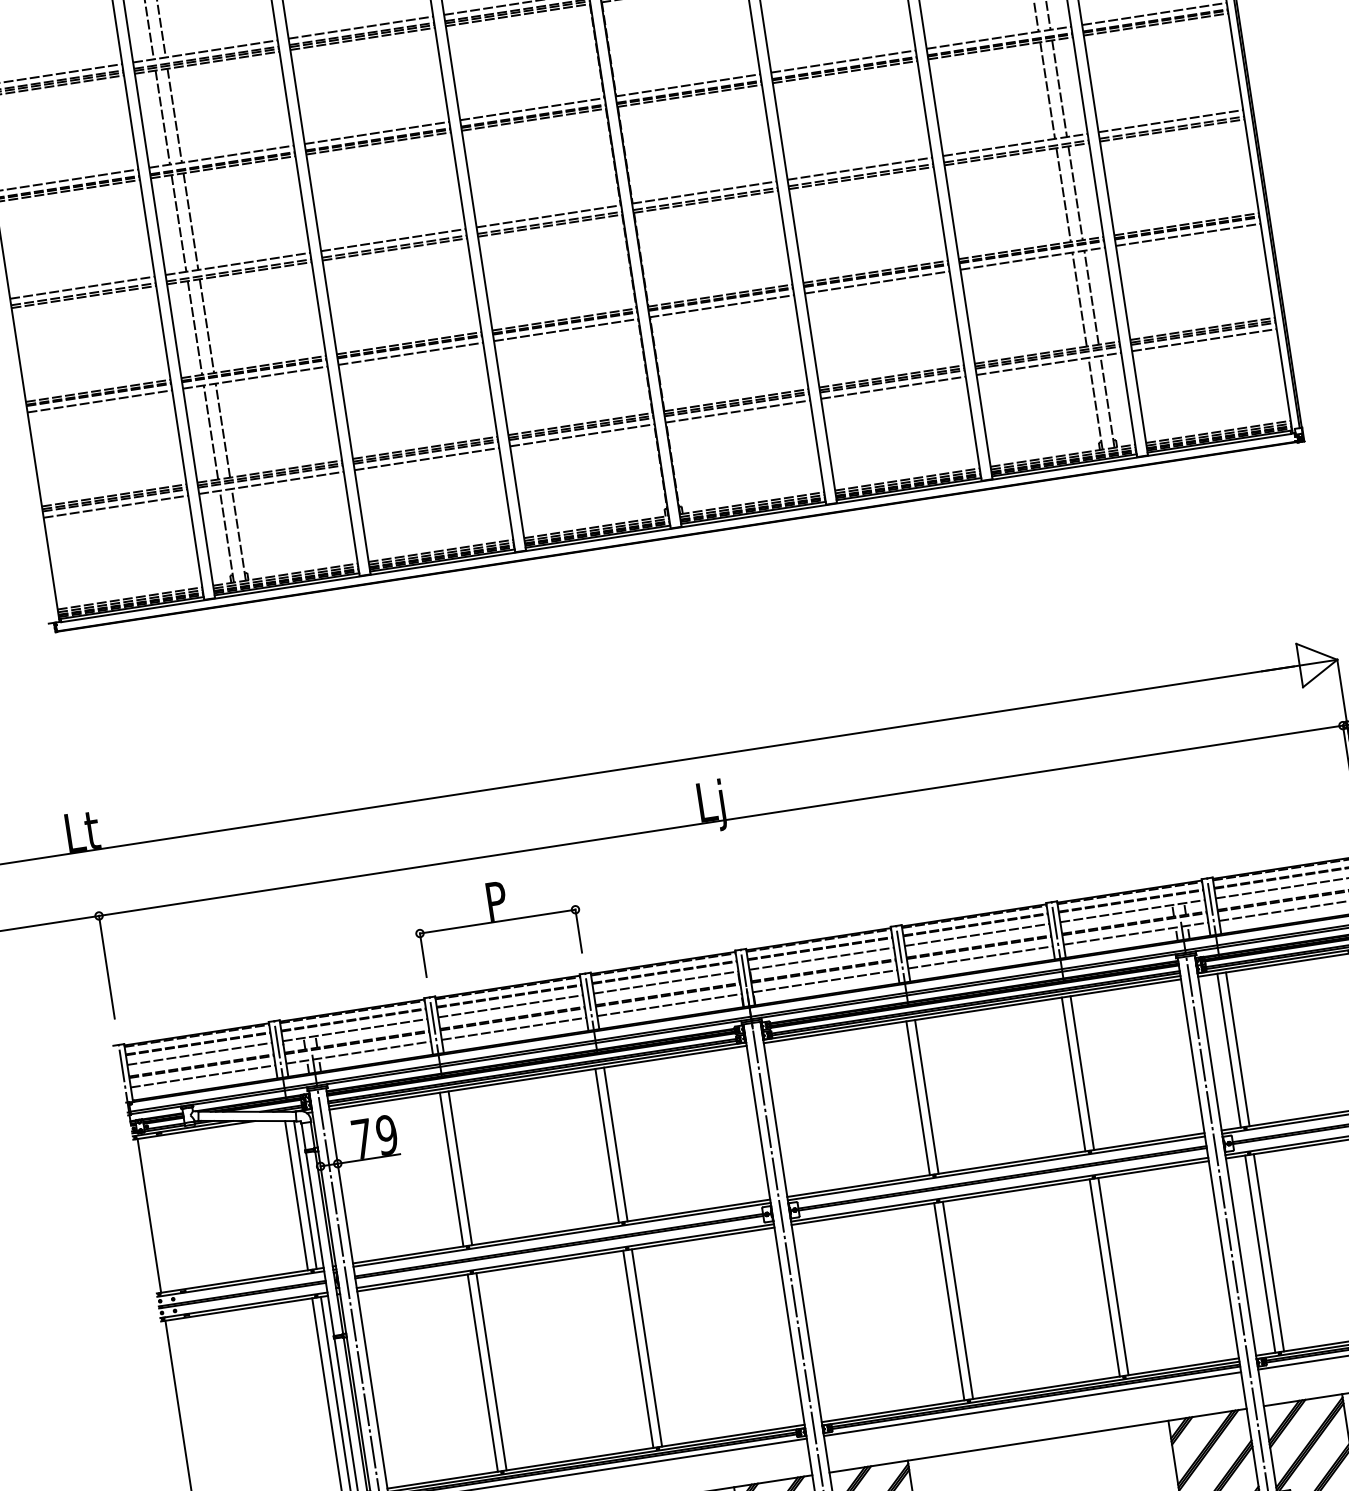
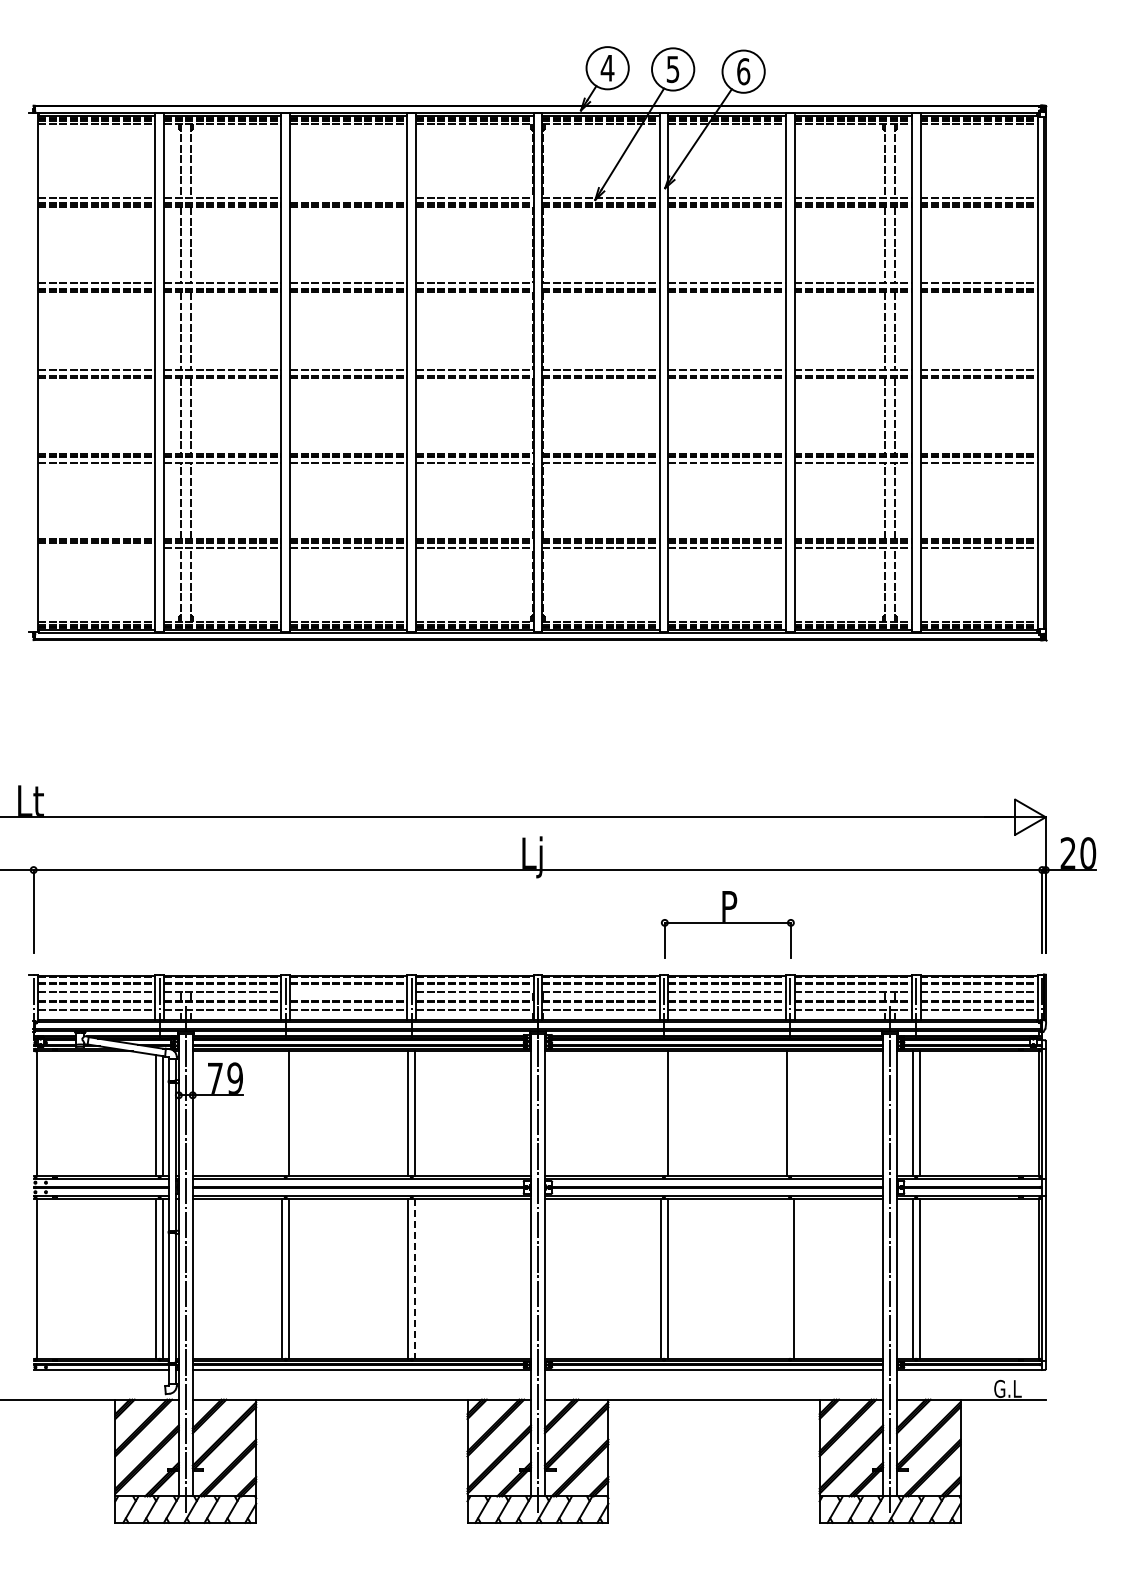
line: (360, 28) -> (348, 198), removed
line: (115, 506) -> (96, 547), removed
part: (497, 923) -> (727, 924), moved
line: (510, 1006) -> (348, 991), removed
line: (1082, 1072) -> (793, 1113), removed
line: (918, 1097) -> (660, 1113), removed
line: (451, 1169) -> (282, 1113), removed
line: (1104, 1277) -> (786, 1278), removed
line: (647, 1347) -> (415, 1278), solid -> dashed

